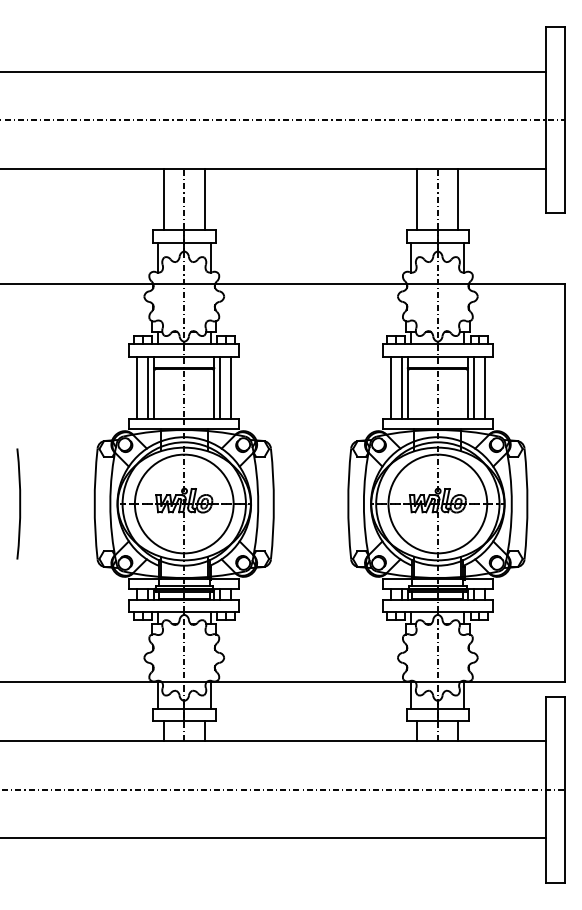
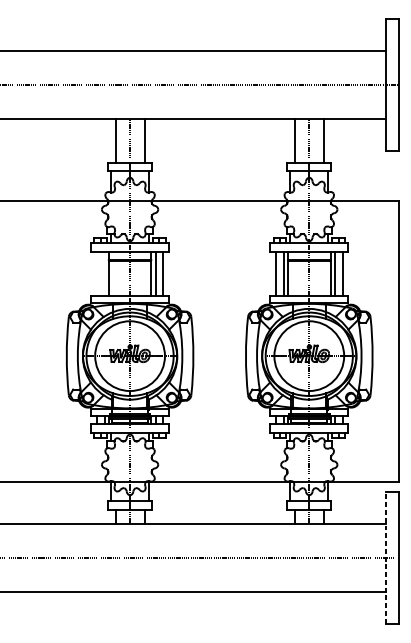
line: (137, 387) -> (97, 273), removed
line: (148, 387) -> (104, 273), removed
arc: (19, 503) -> (13, 355), removed
line: (546, 789) -> (386, 557), solid -> dashed

